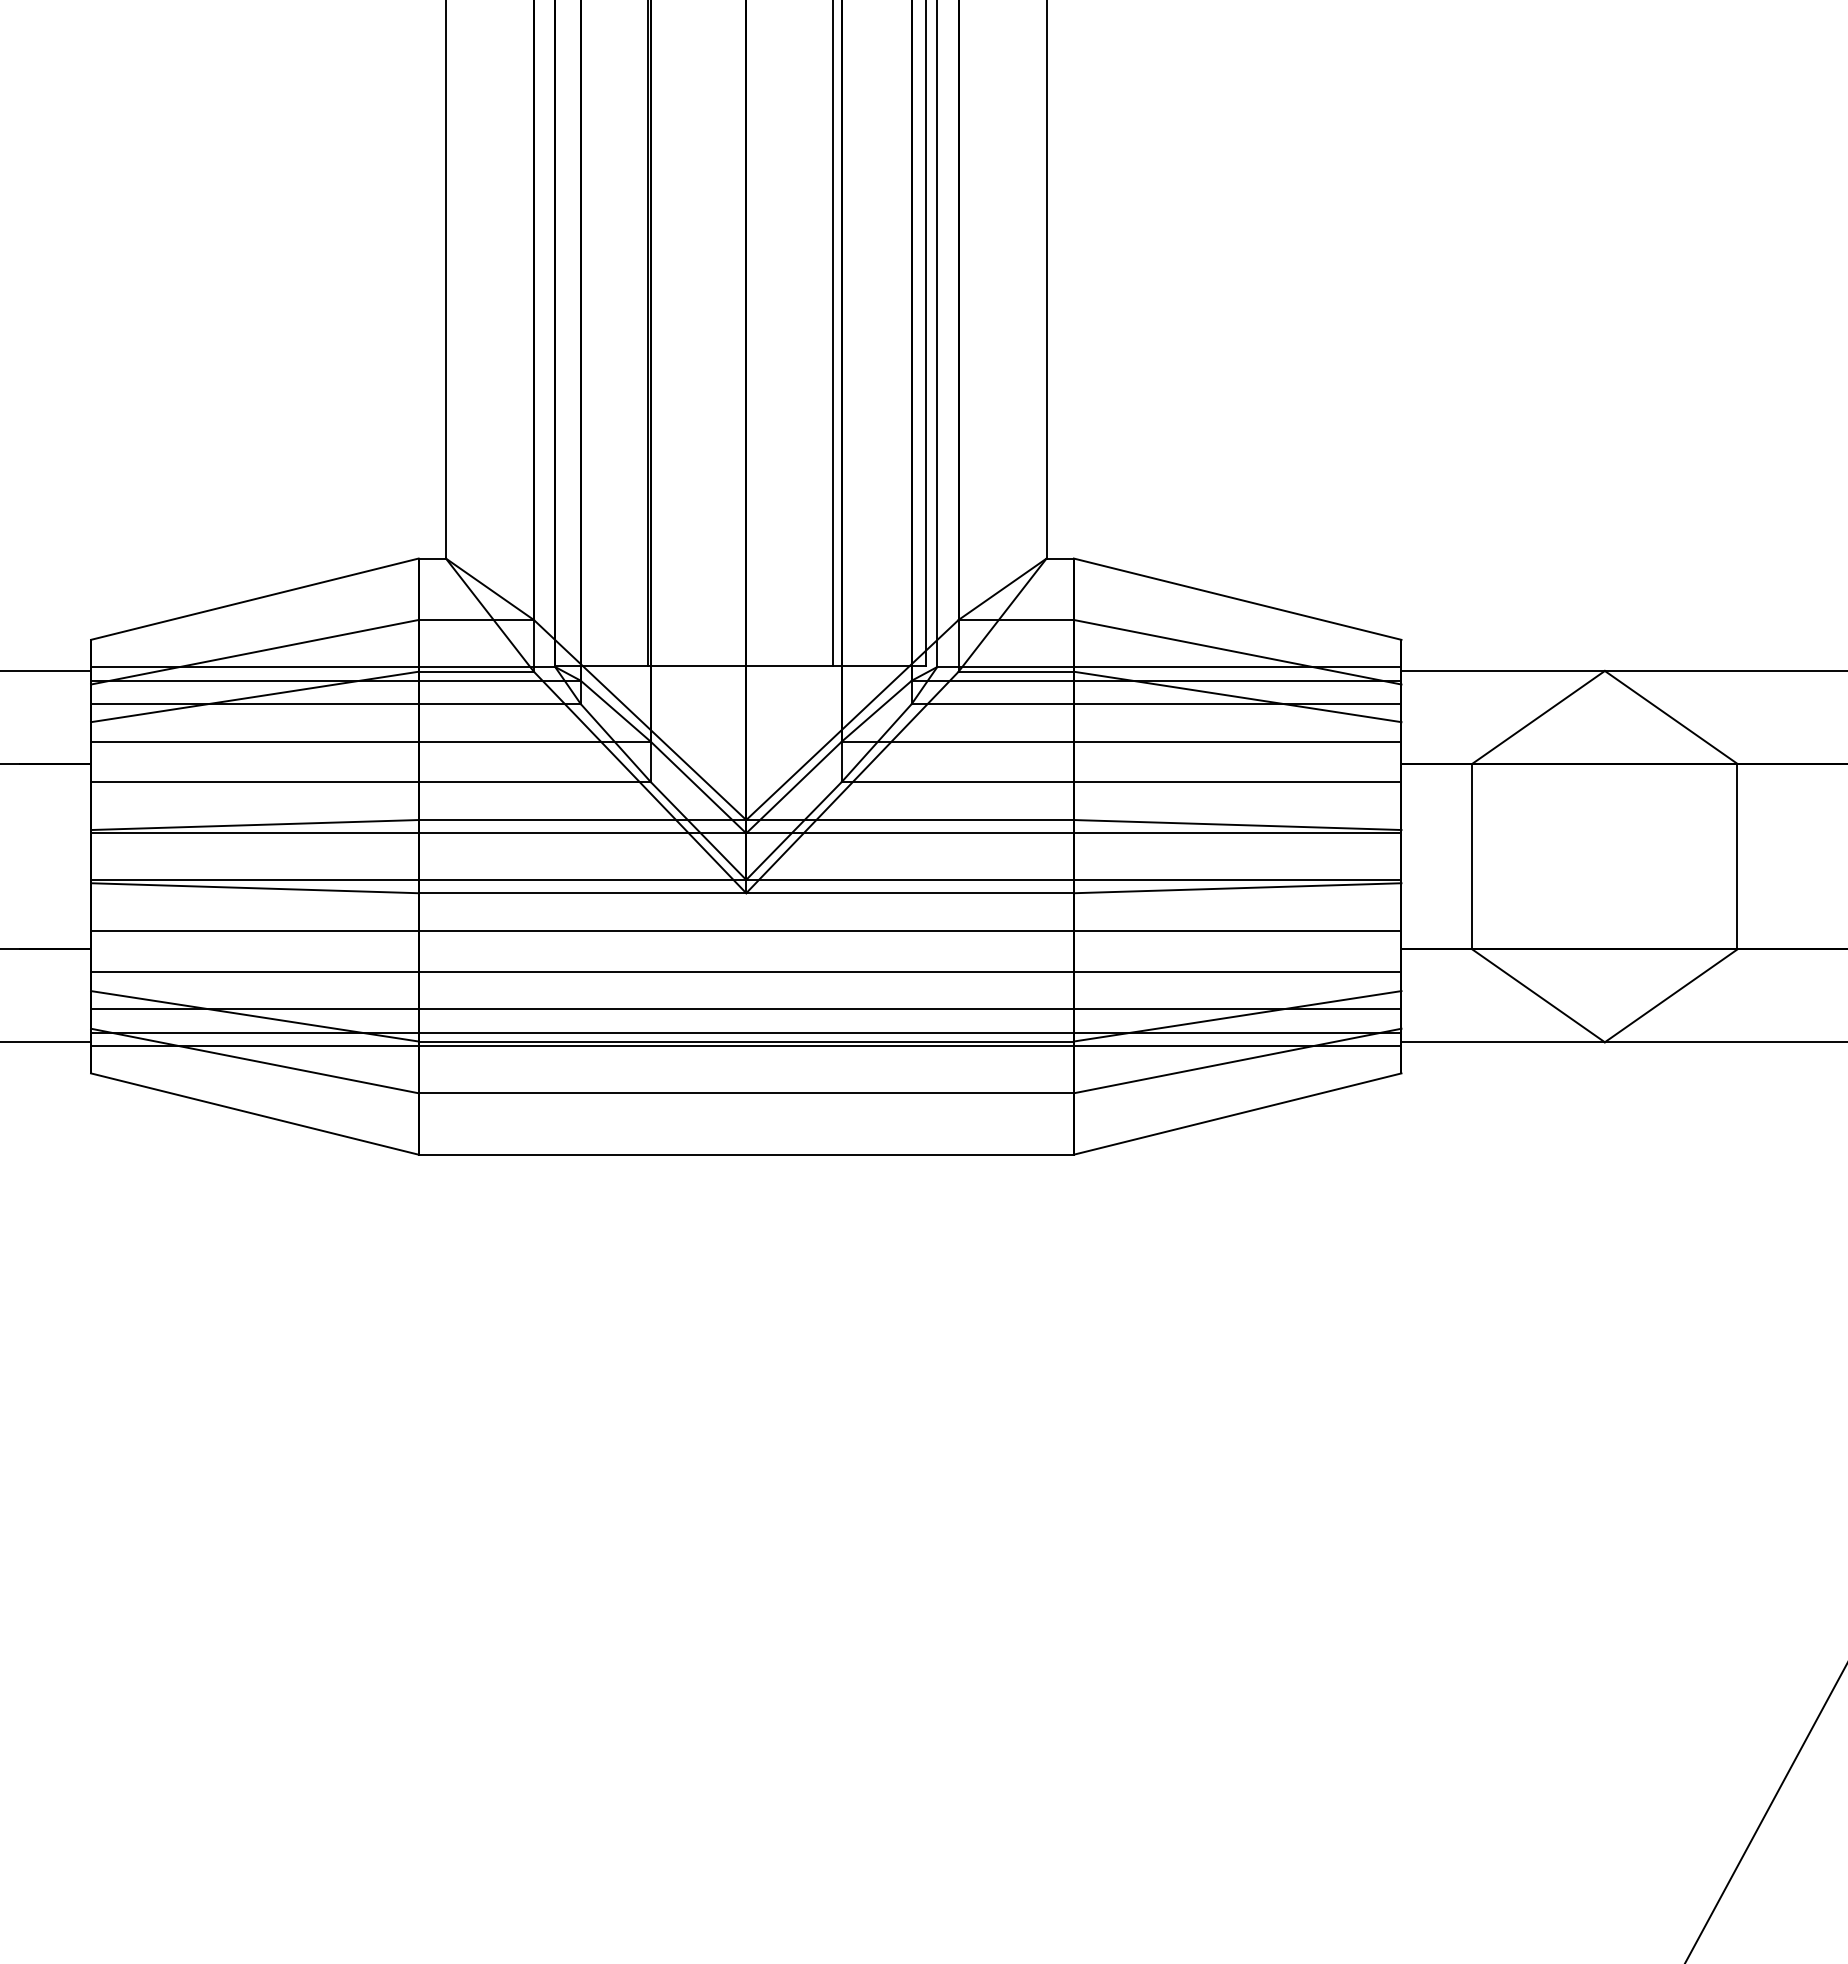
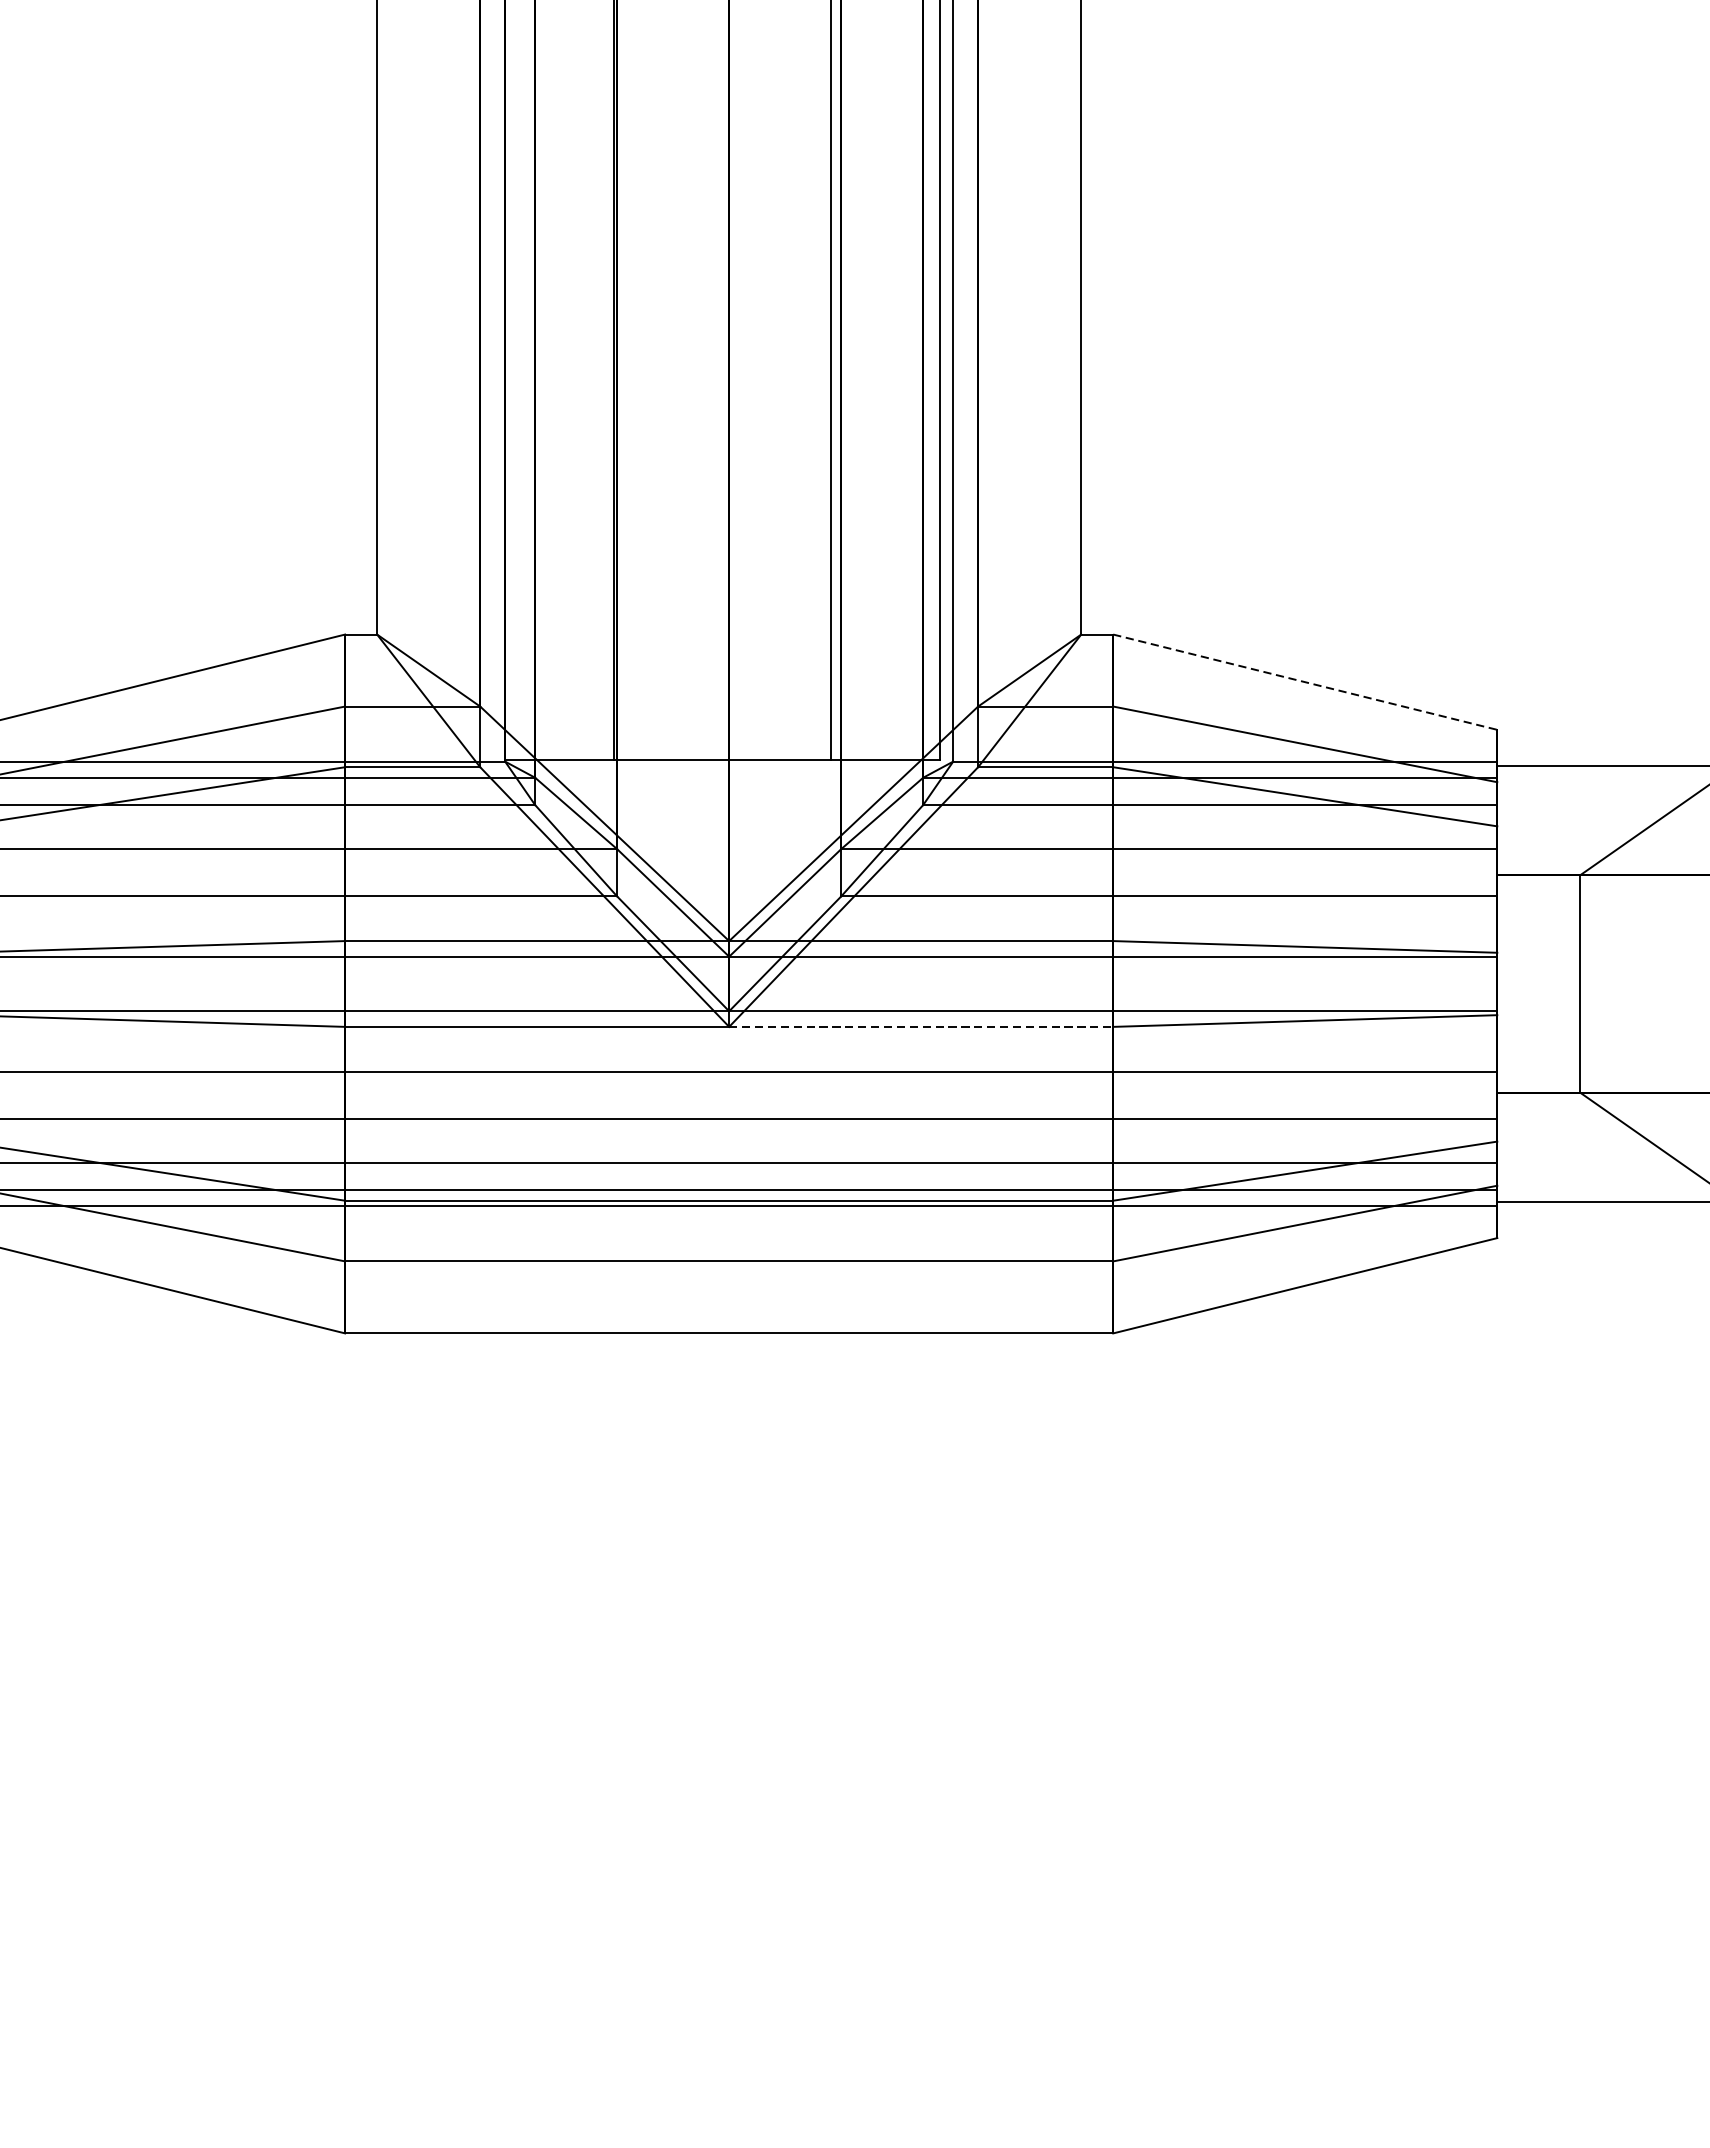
line: (1237, 599) -> (1305, 682), solid -> dashed
line: (910, 893) -> (921, 1027), solid -> dashed

